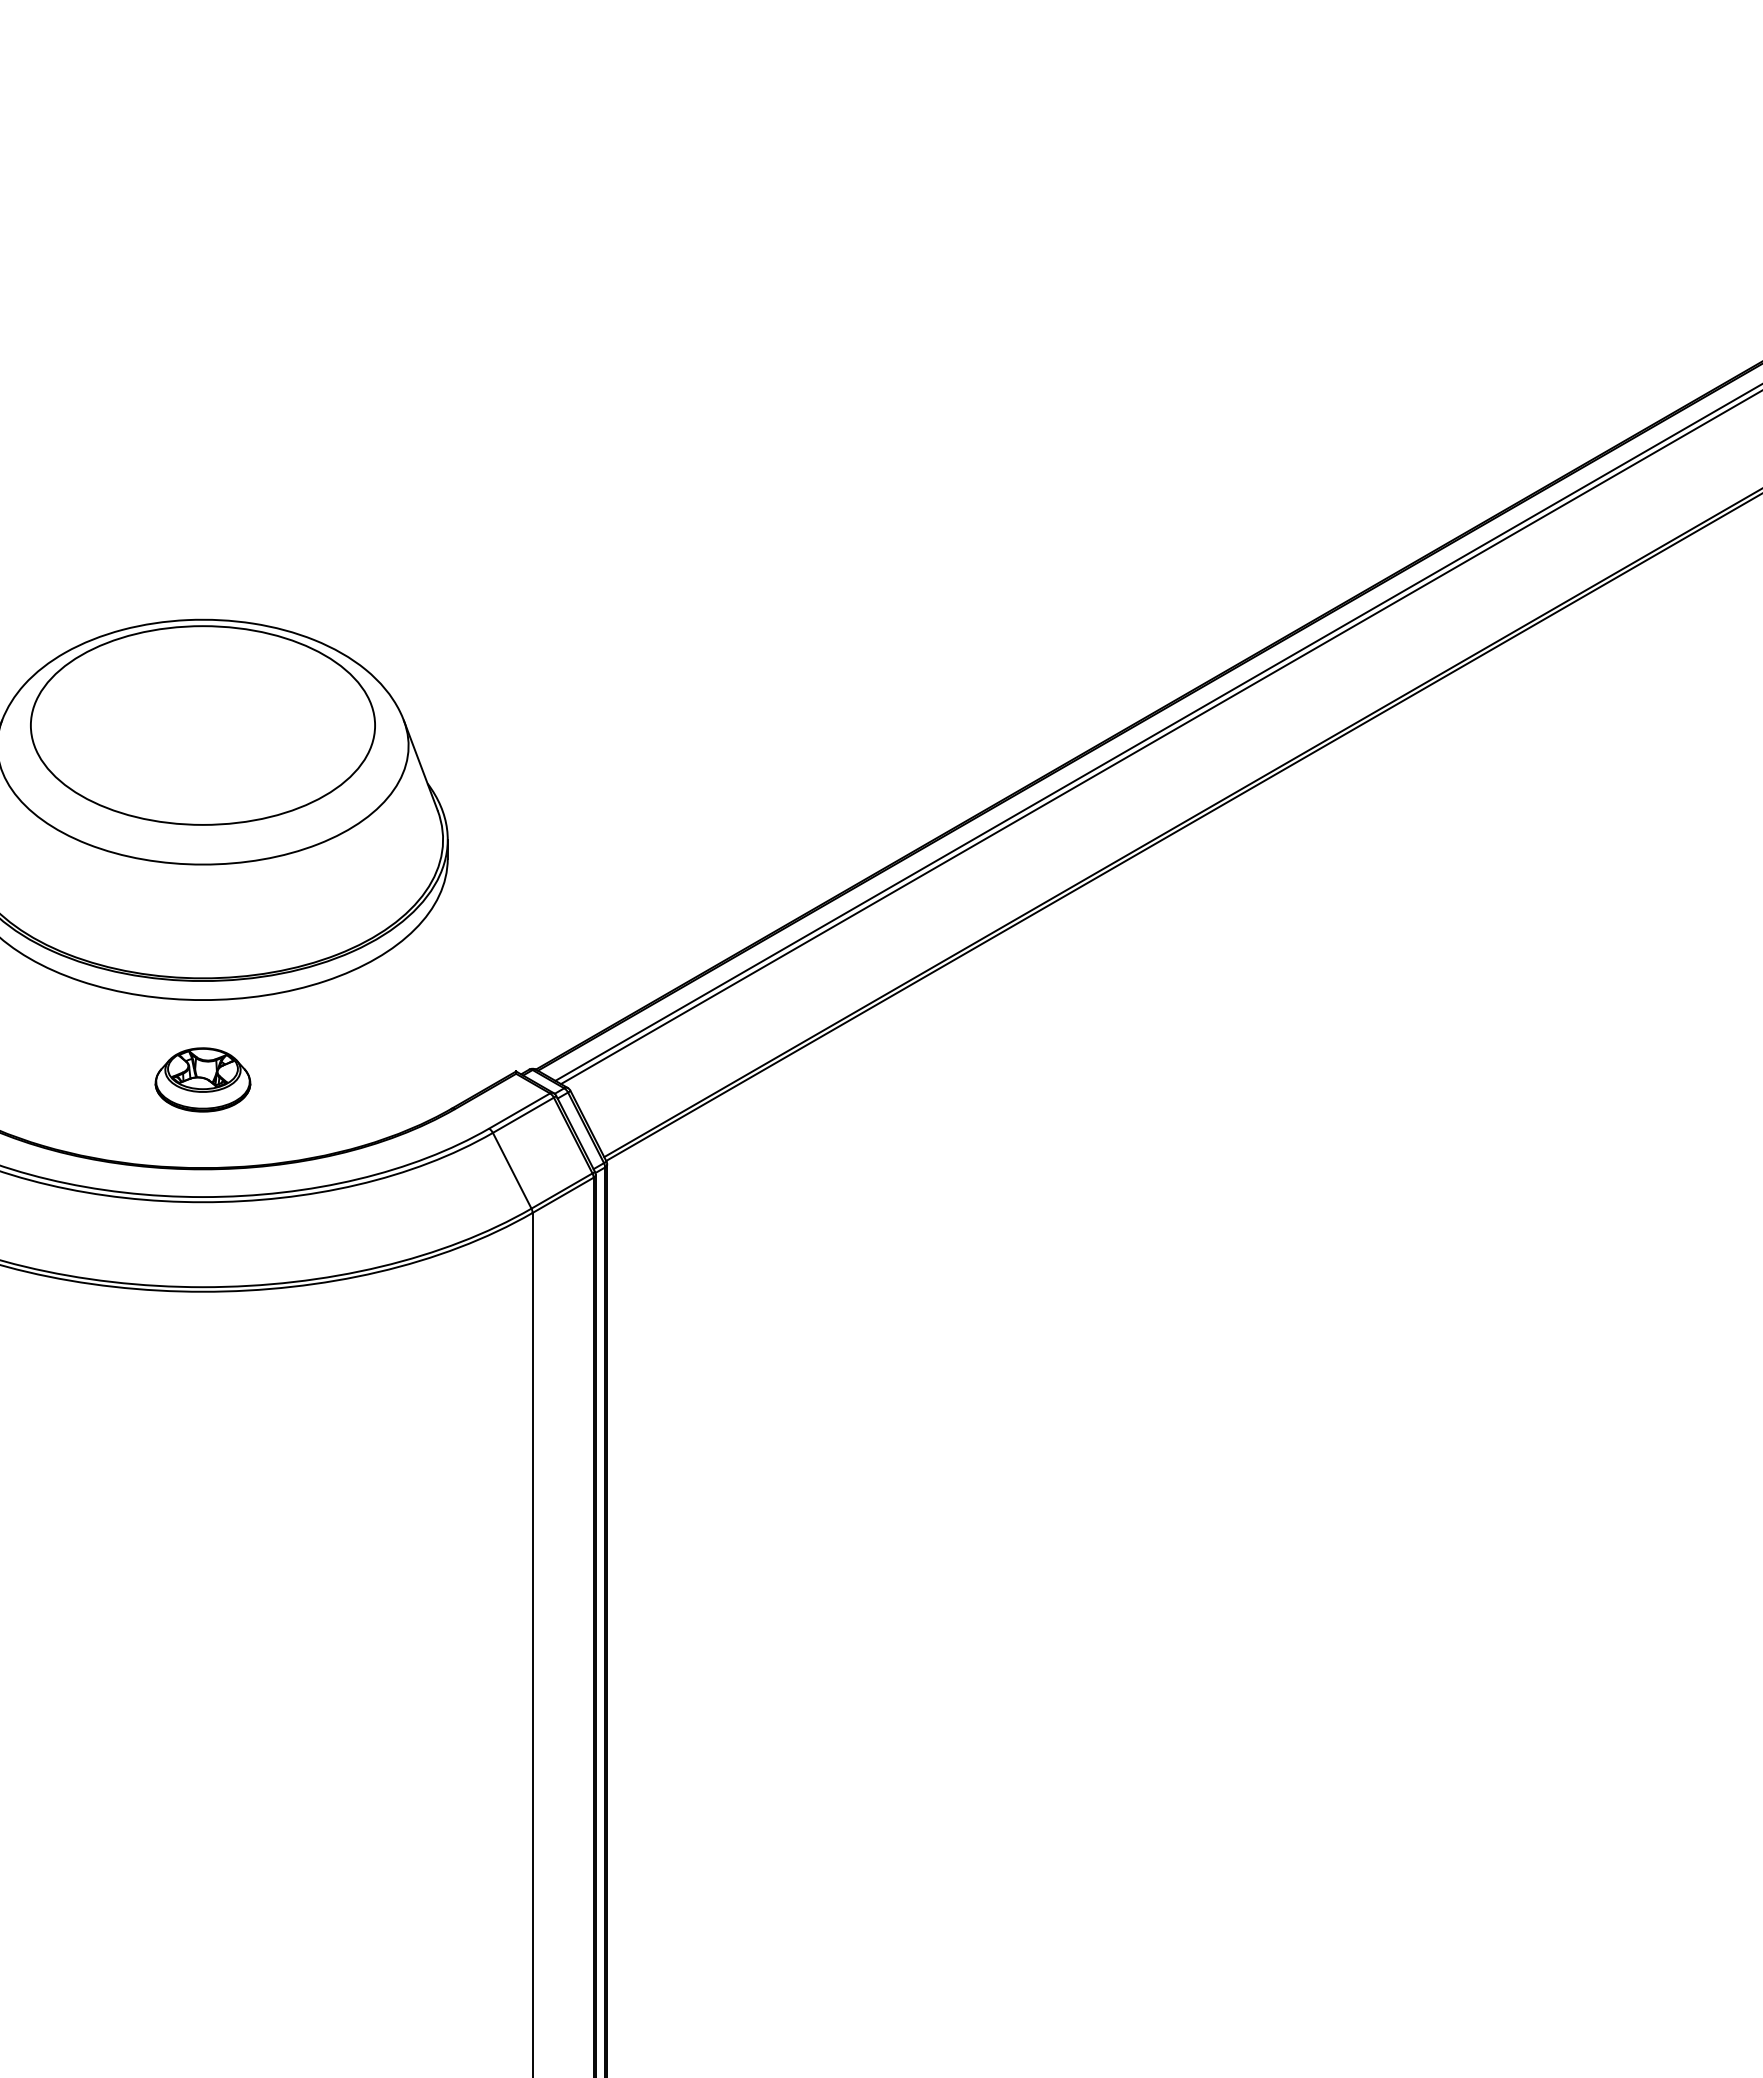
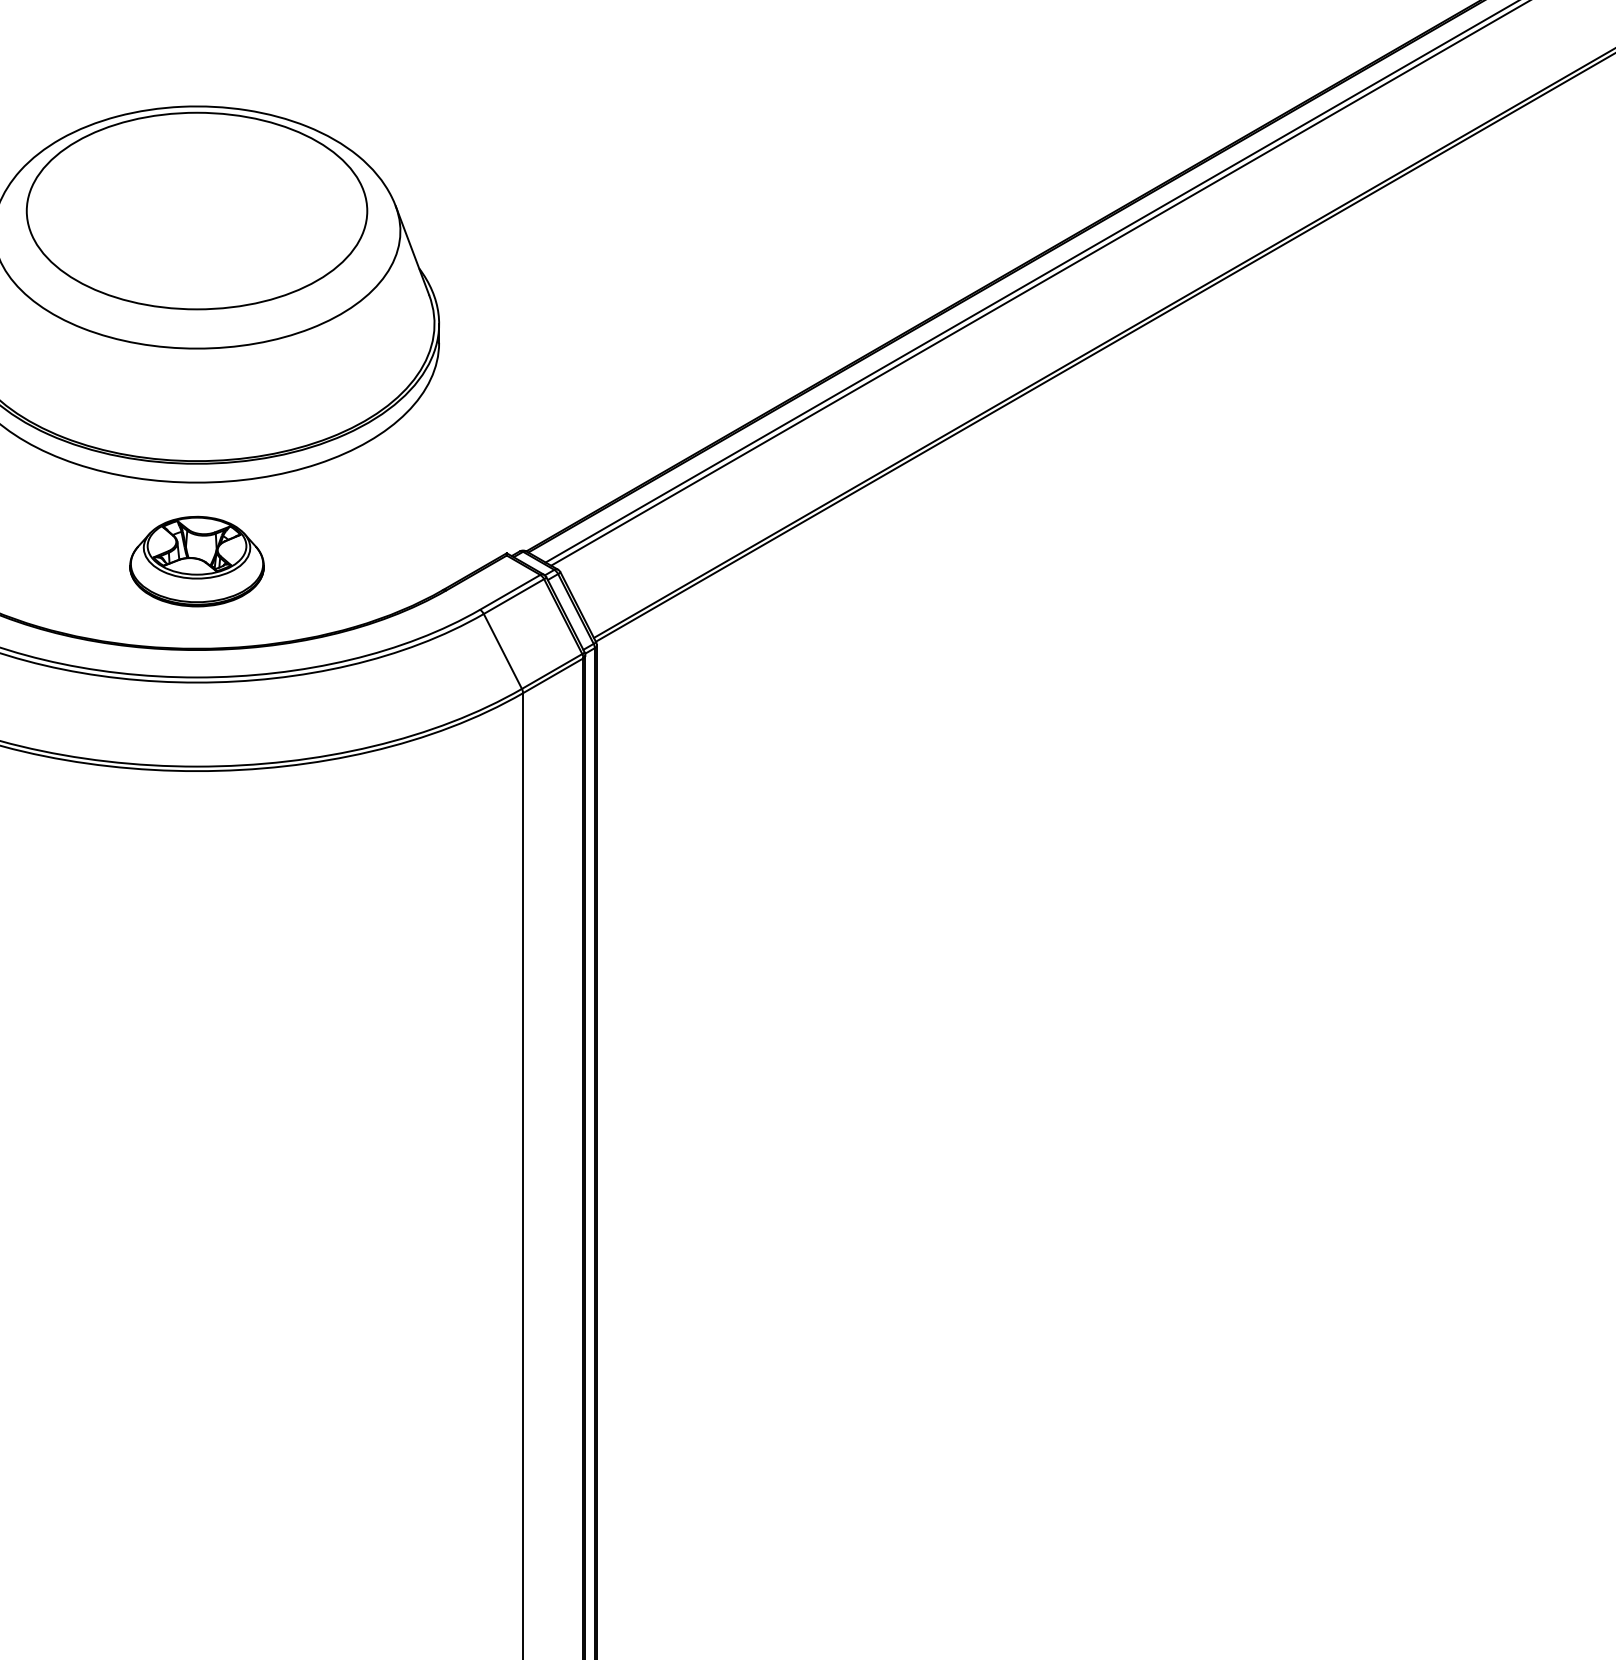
part: (202, 1079) -> (196, 561), size x1.43

